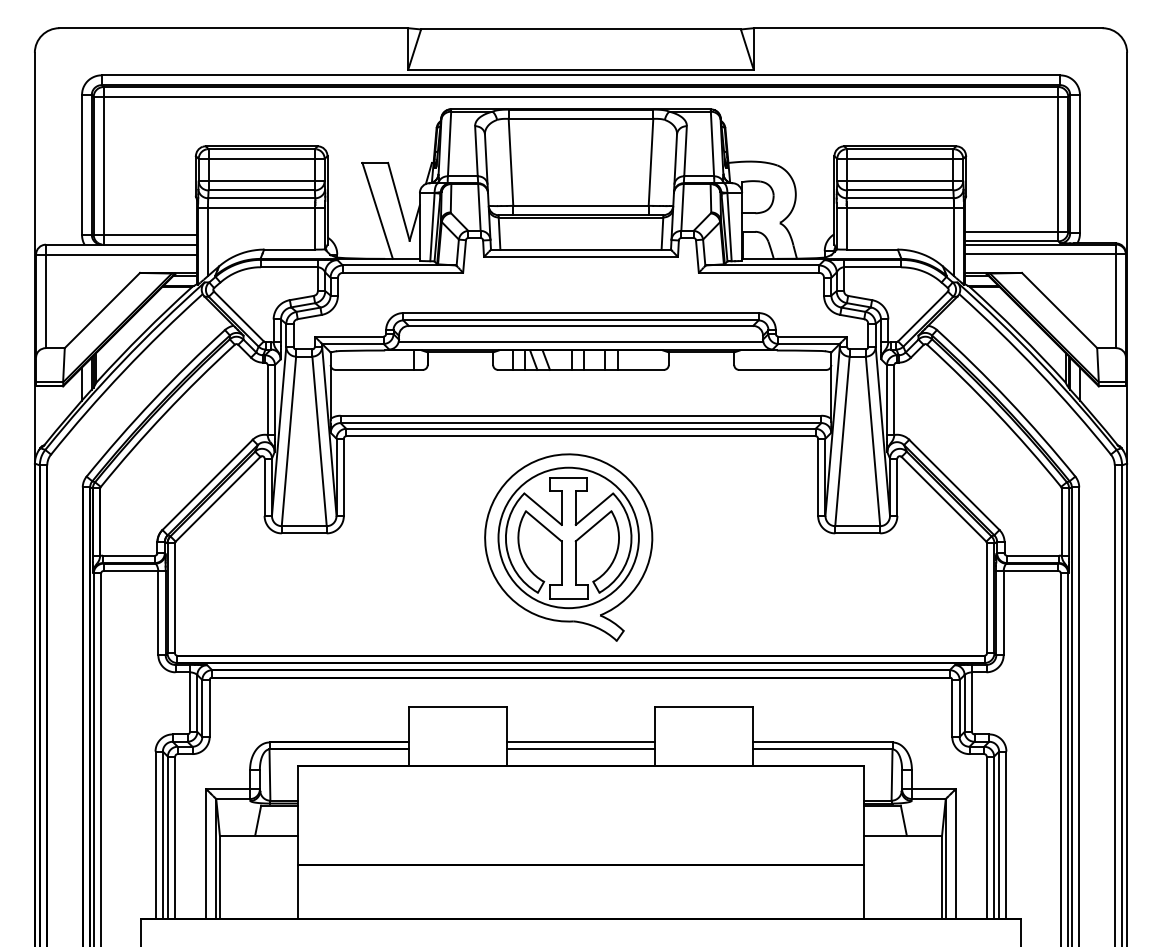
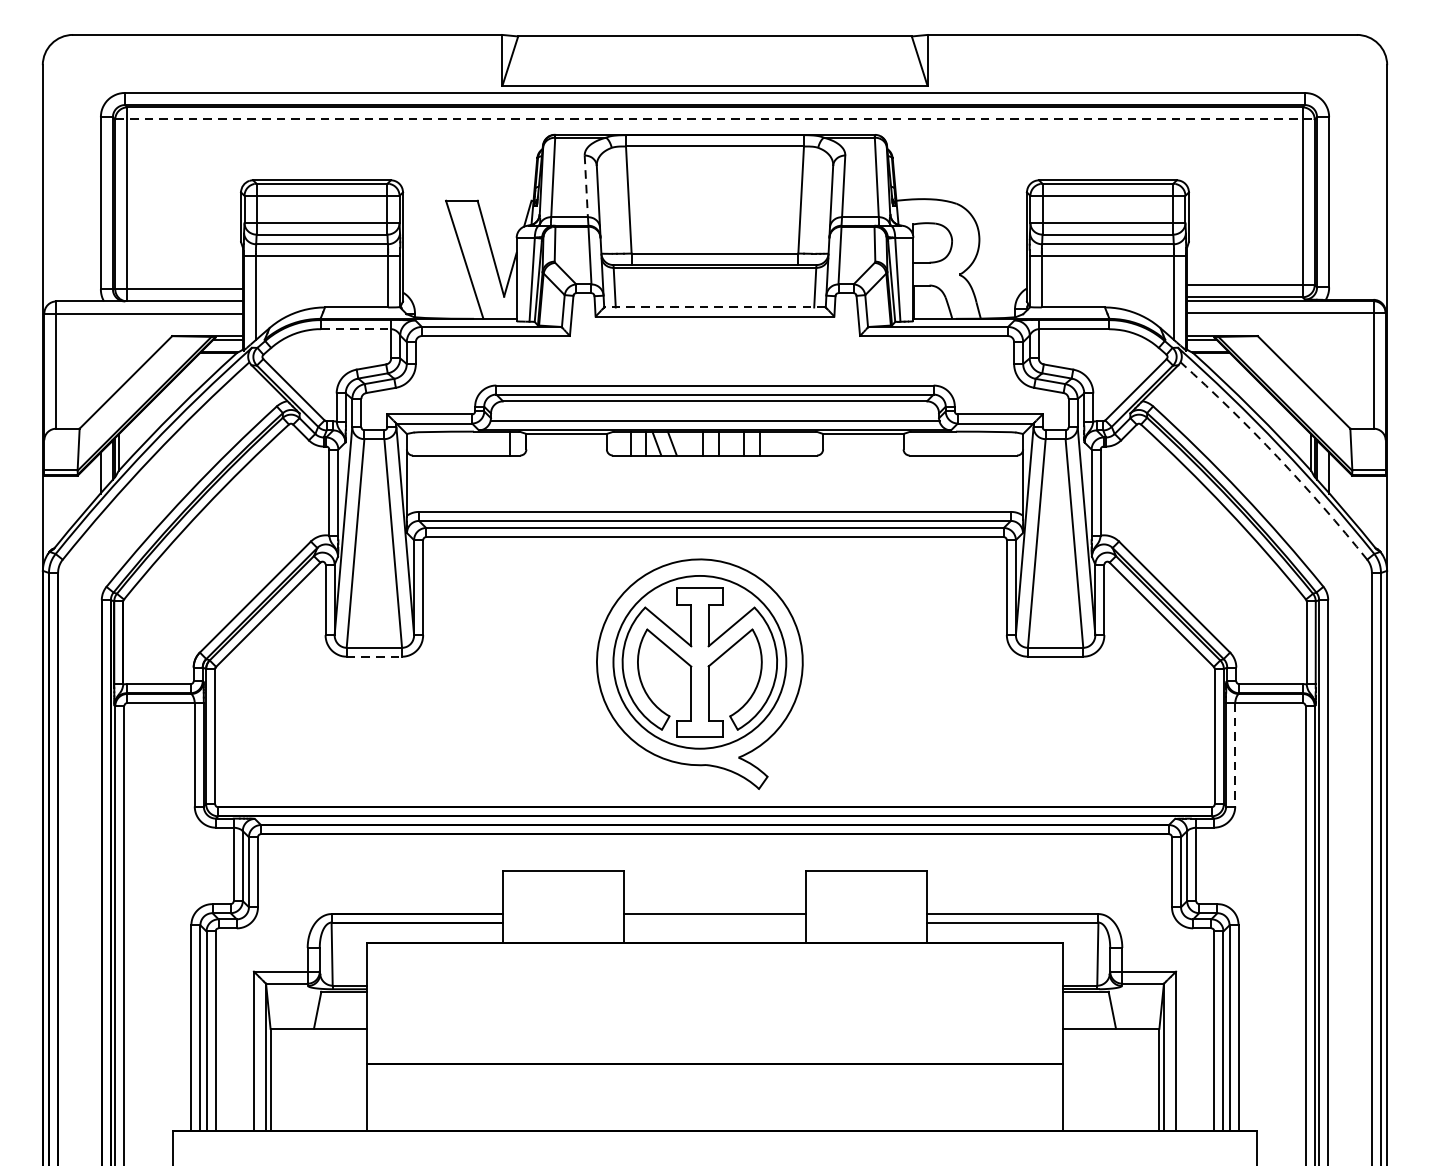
line: (581, 96) -> (715, 118), solid -> dashed
line: (476, 151) -> (586, 186), solid -> dashed
line: (580, 249) -> (714, 307), solid -> dashed
line: (289, 267) -> (356, 329), solid -> dashed
arc: (1038, 371) -> (1278, 457), solid -> dashed
line: (304, 533) -> (374, 656), solid -> dashed
line: (1003, 613) -> (1235, 755), solid -> dashed
line: (580, 749) -> (714, 922), removed

